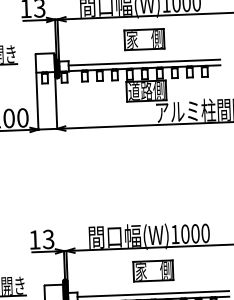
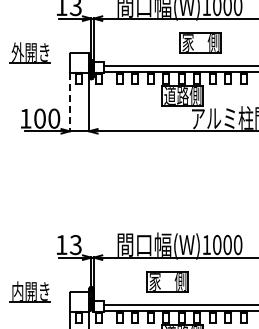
part: (144, 39) -> (200, 42), moved
line: (37, 101) -> (69, 102), solid -> dashed
part: (153, 270) -> (167, 281), moved

